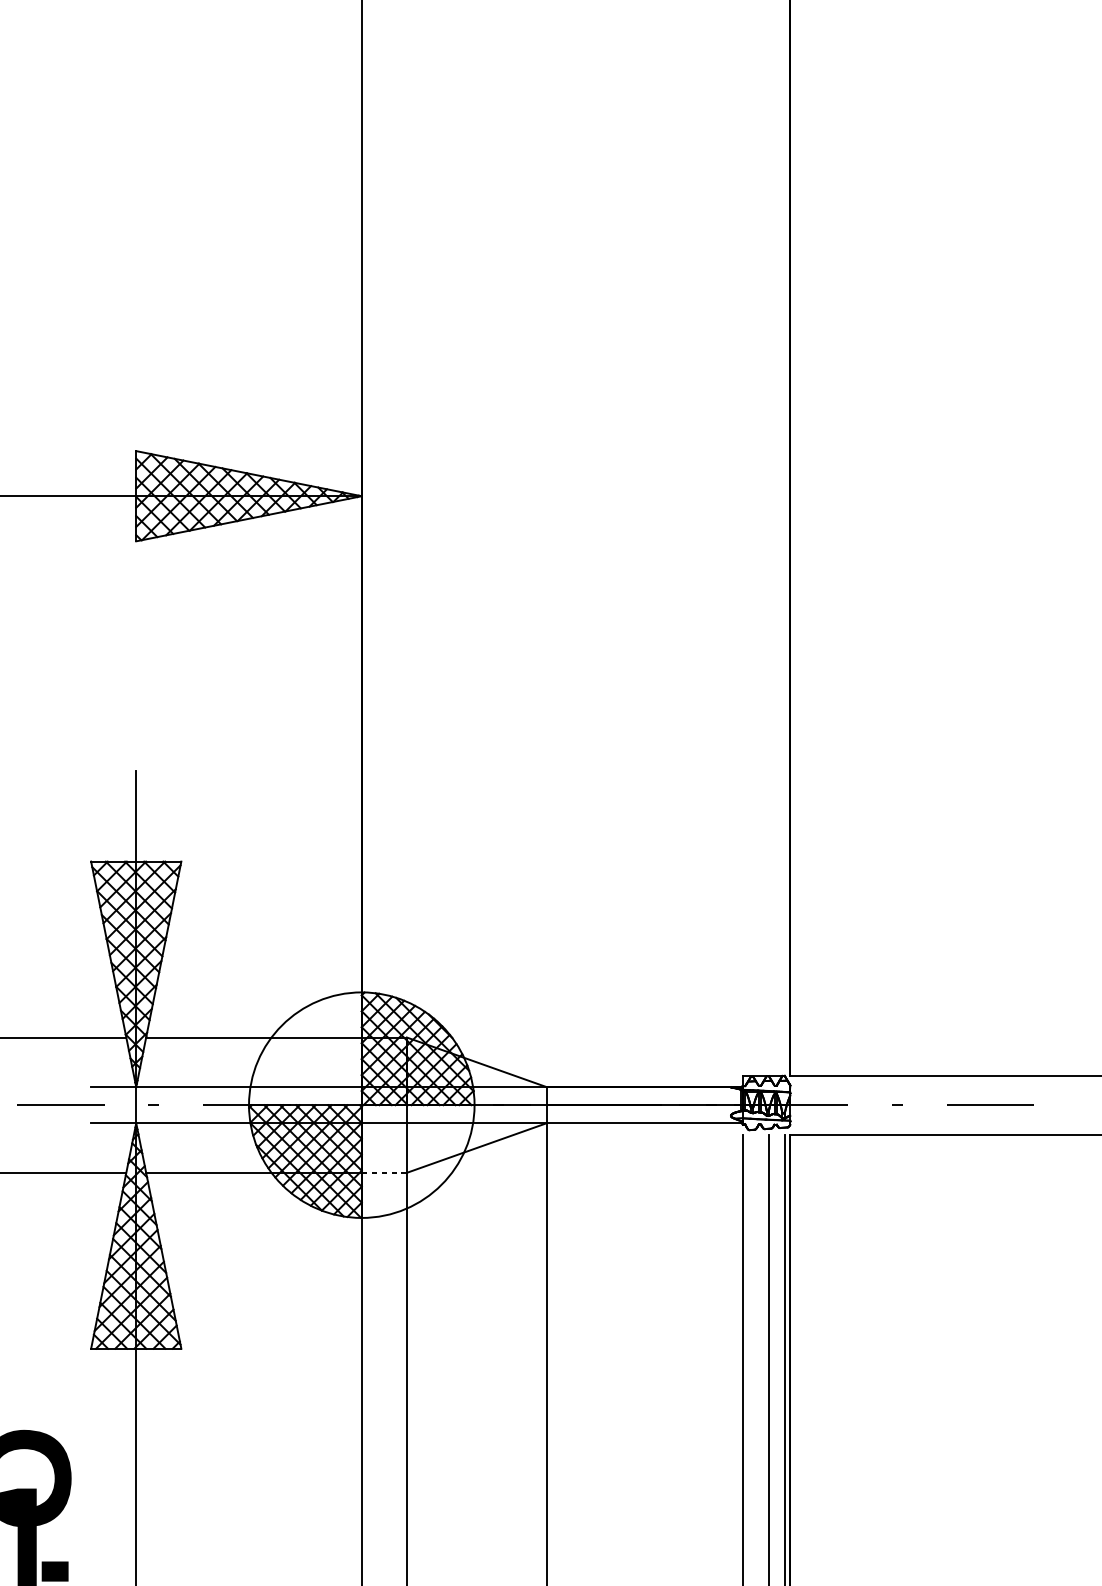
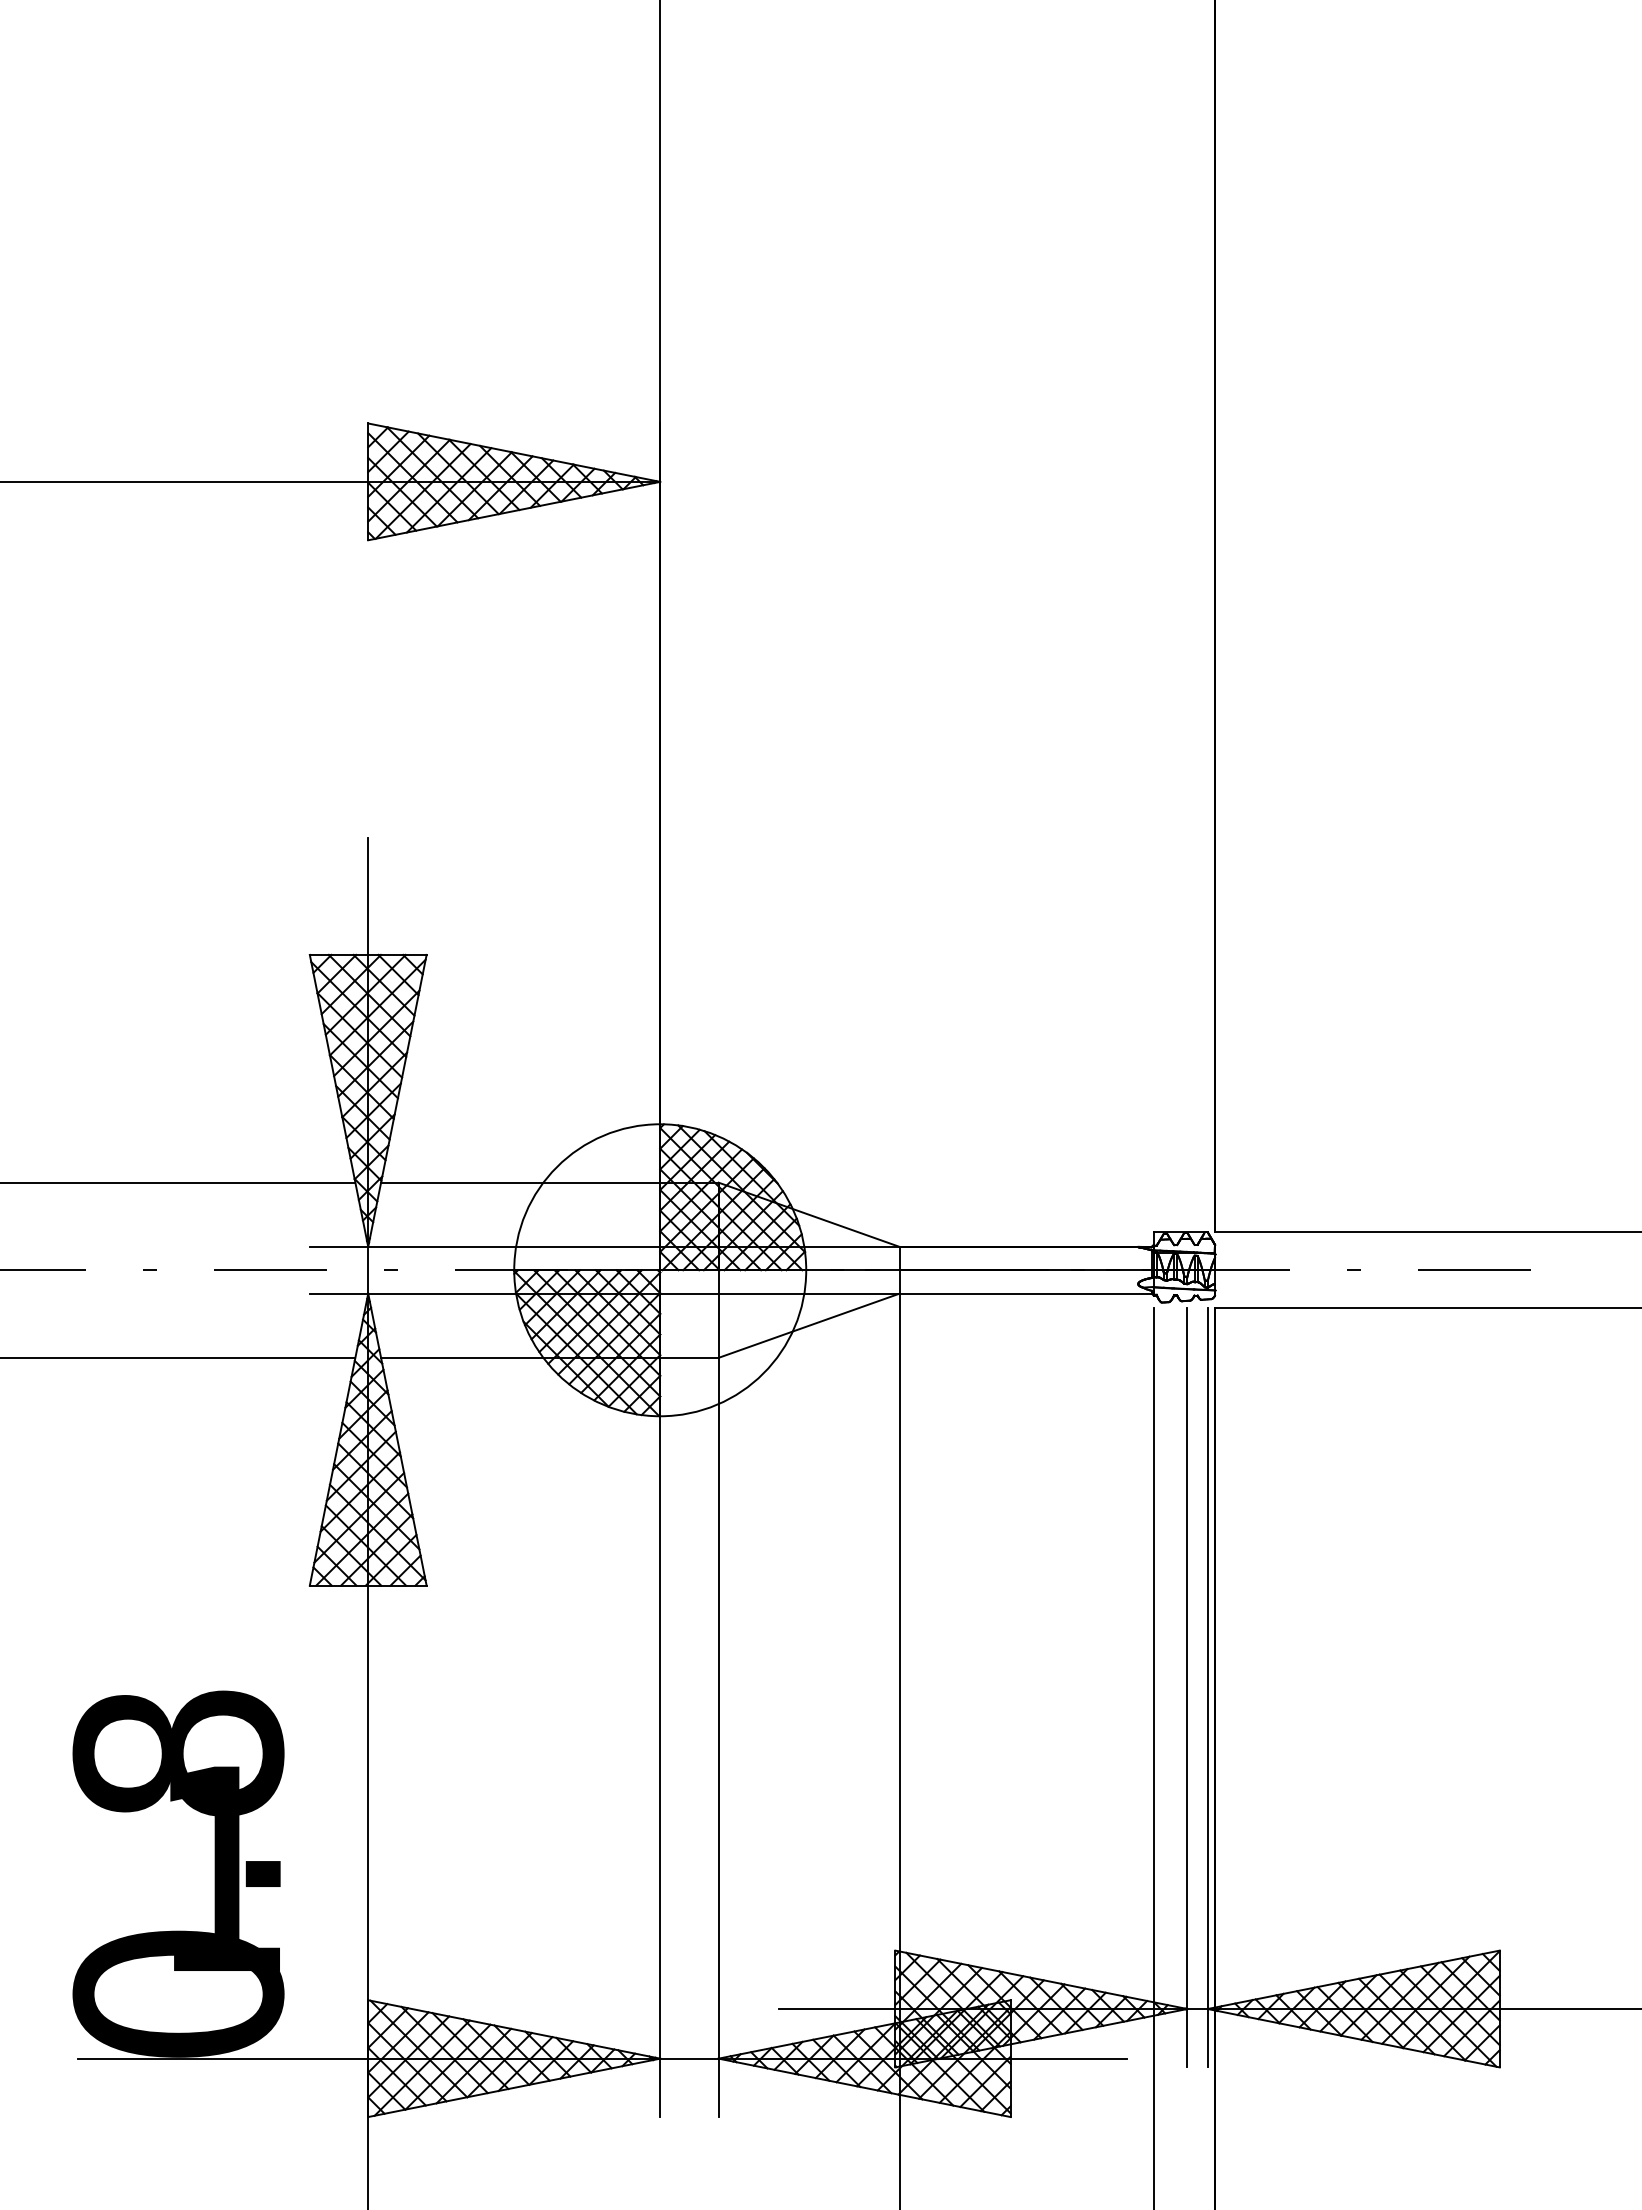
line: (384, 1172) -> (689, 1357), dashed -> solid

